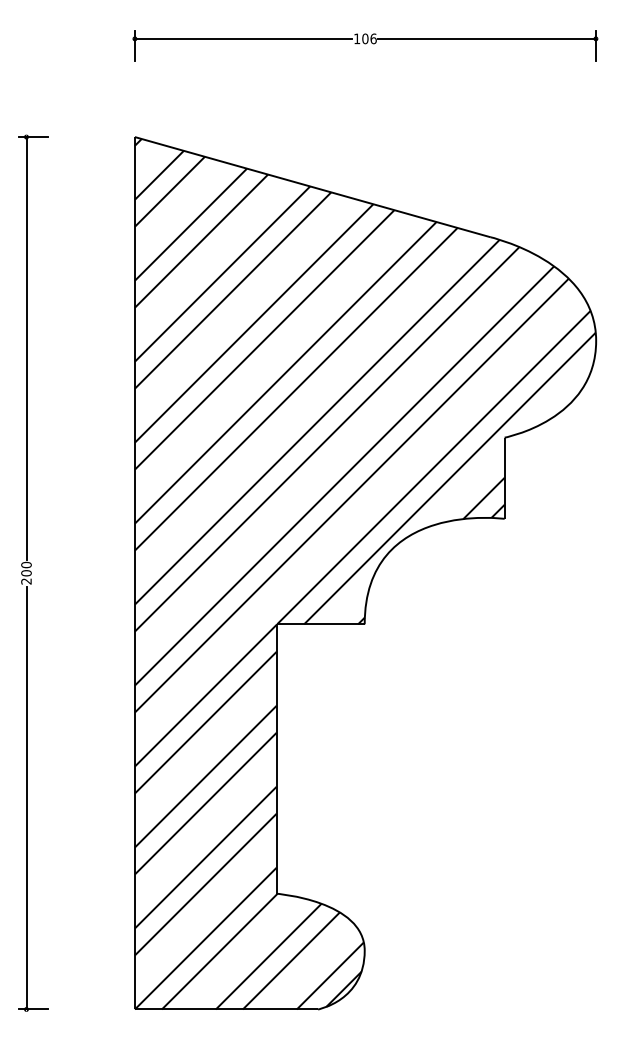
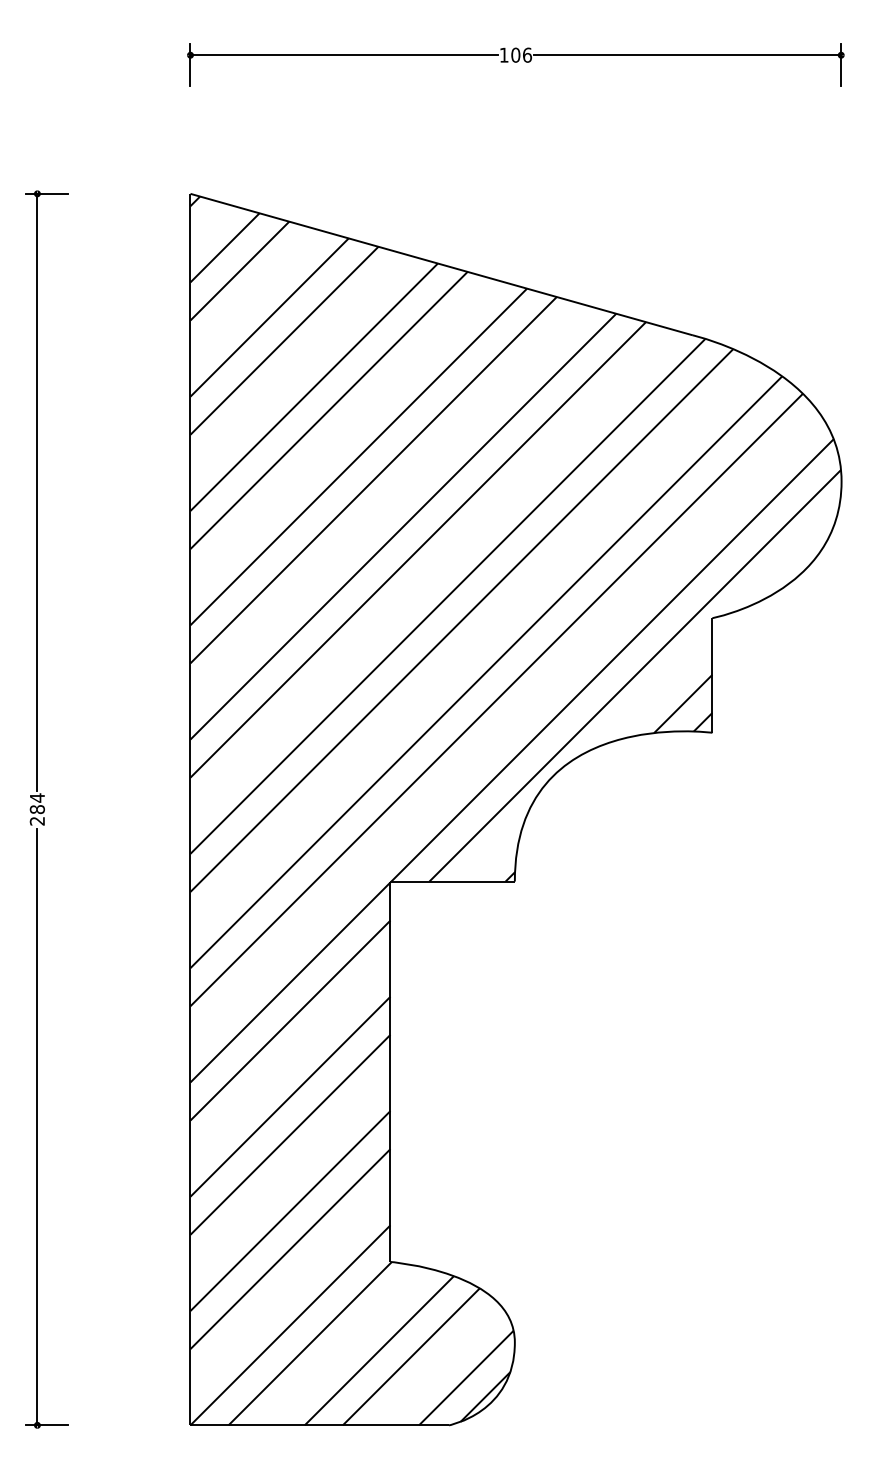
text: (25, 568) -> (36, 803), 200 -> 284

